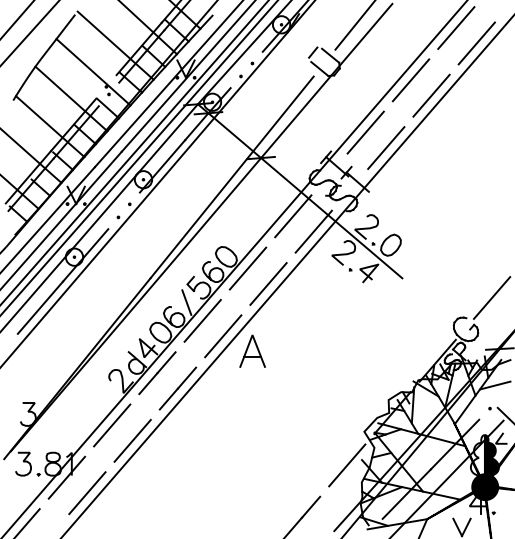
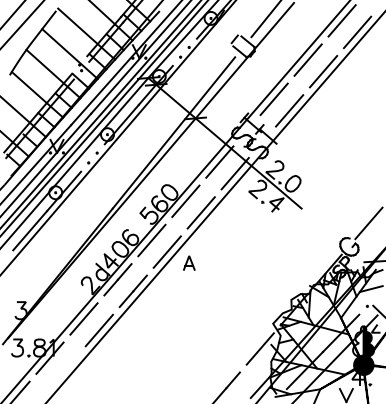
line: (186, 302) -> (139, 226), removed
part: (252, 350) -> (189, 262), size x0.6
line: (87, 493) -> (65, 370), removed

